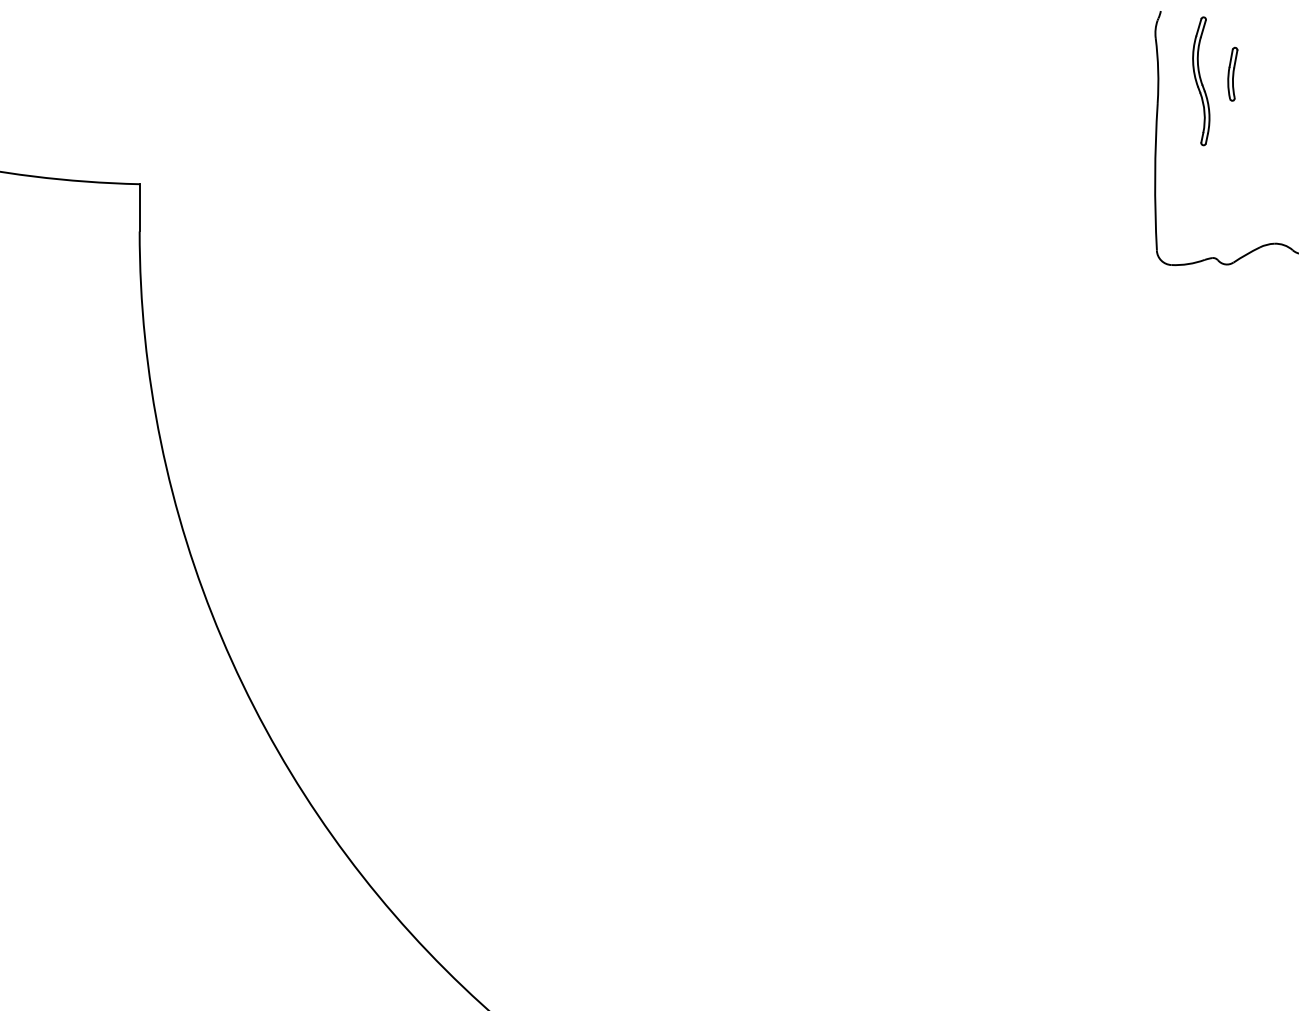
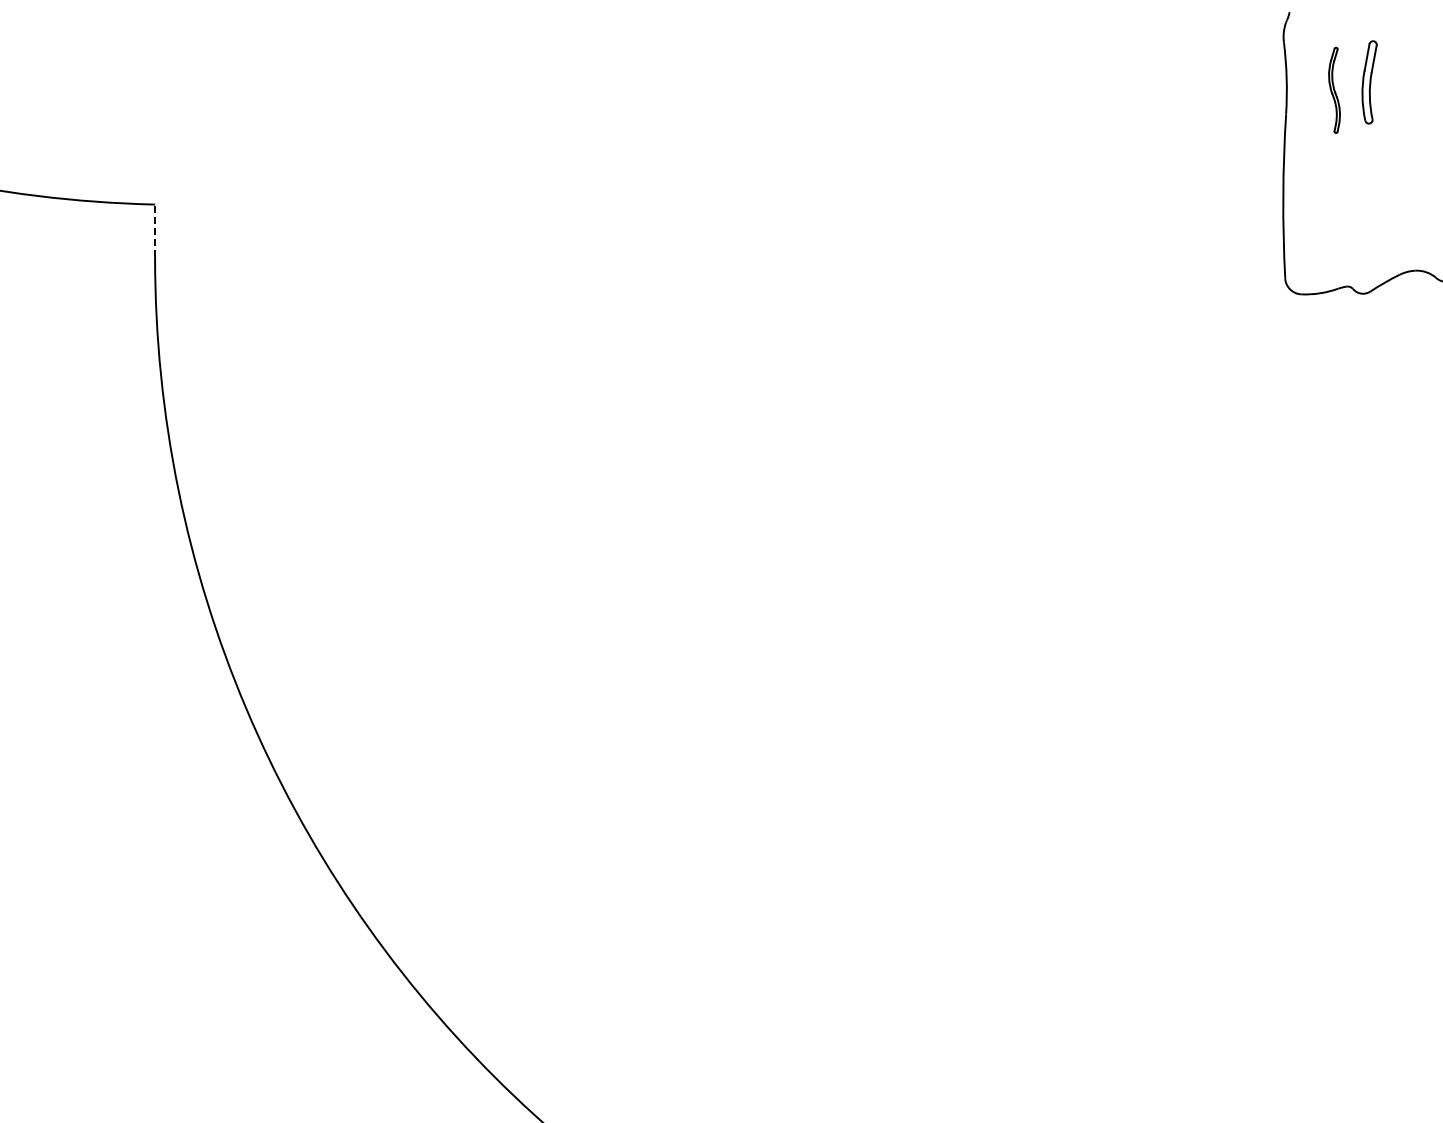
part: (1232, 74) -> (1369, 82), size x1.4
part: (1201, 81) -> (1334, 90), size x0.6
line: (140, 207) -> (155, 230), solid -> dashed

